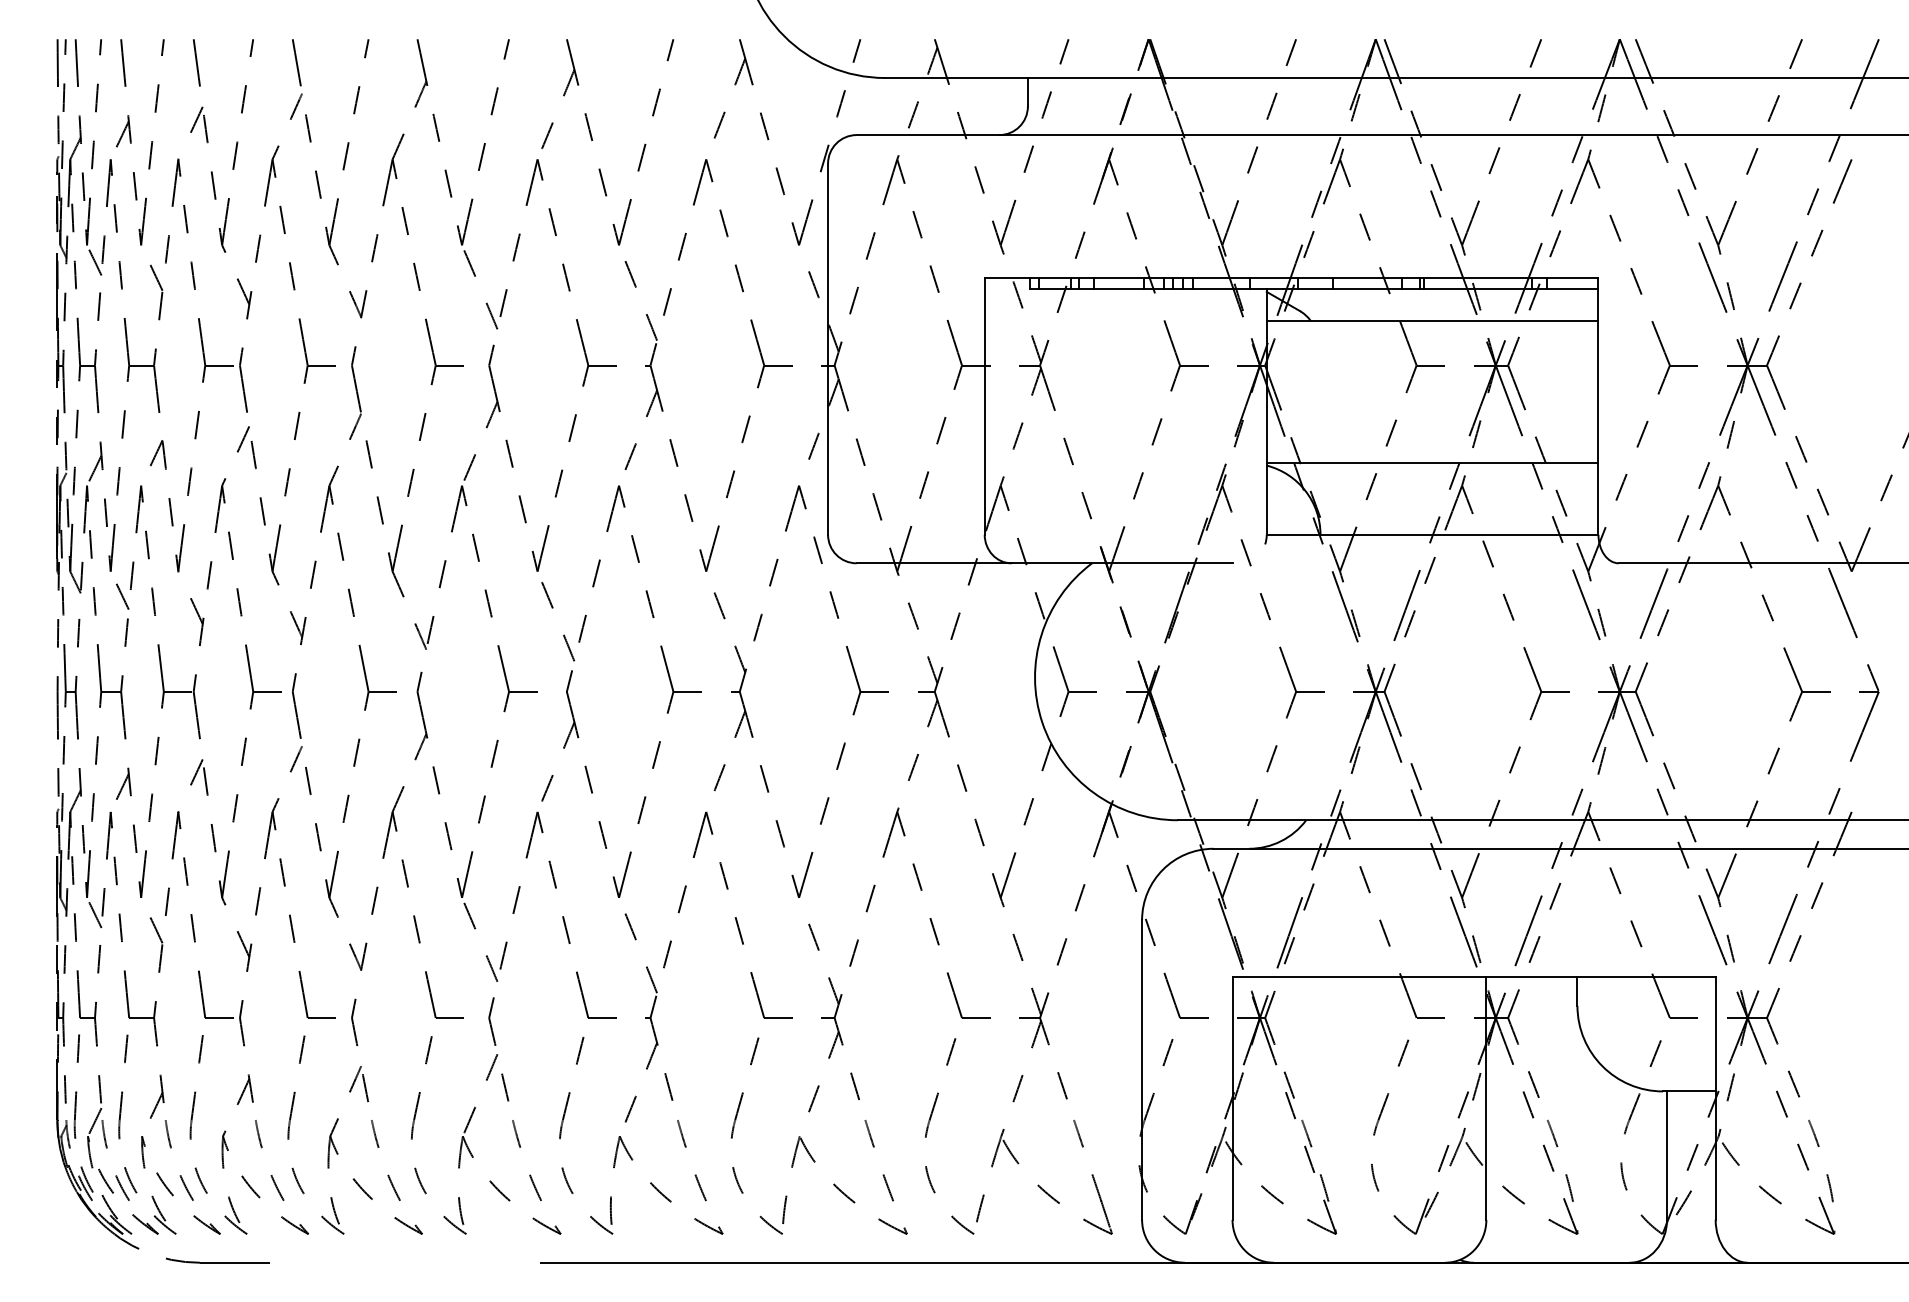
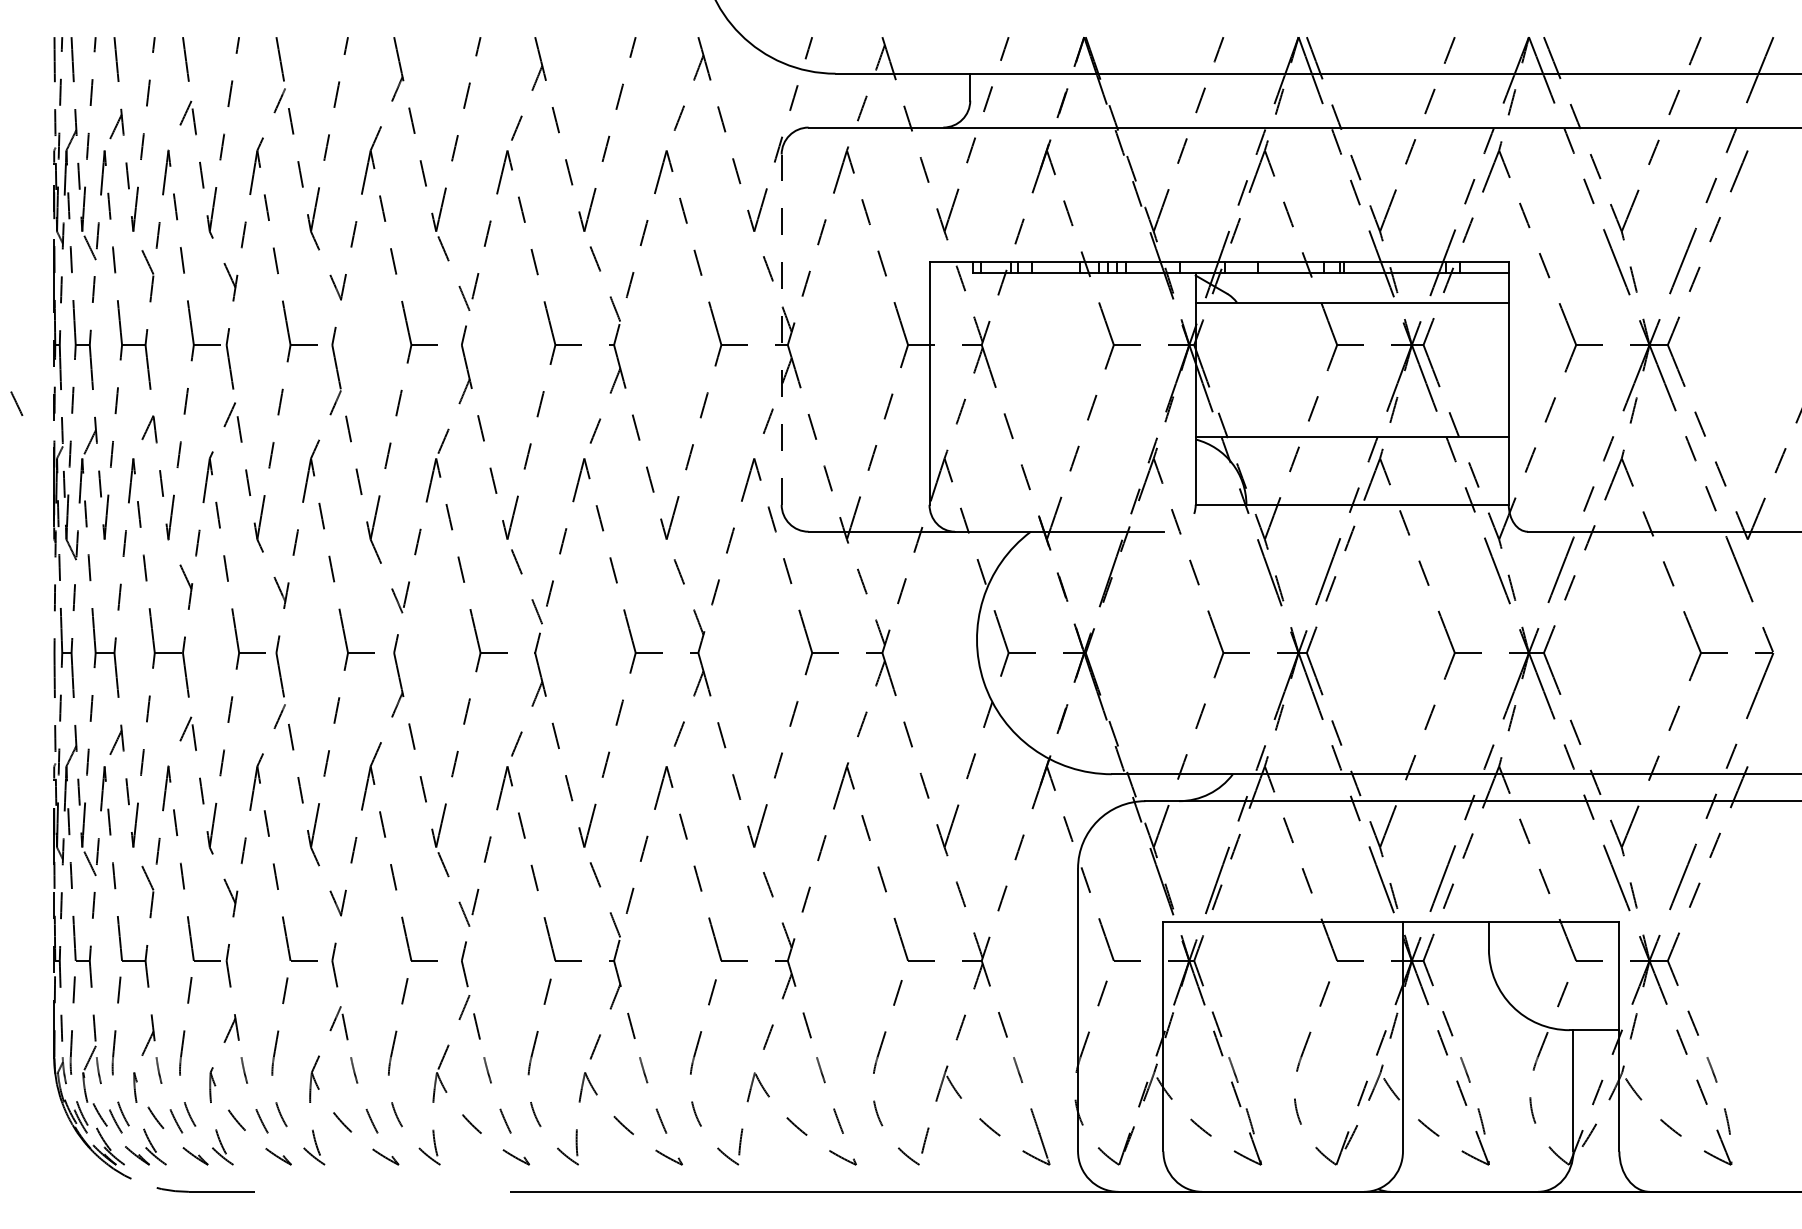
line: (828, 349) -> (782, 329), solid -> dashed
line: (122, 596) -> (16, 403), moved

